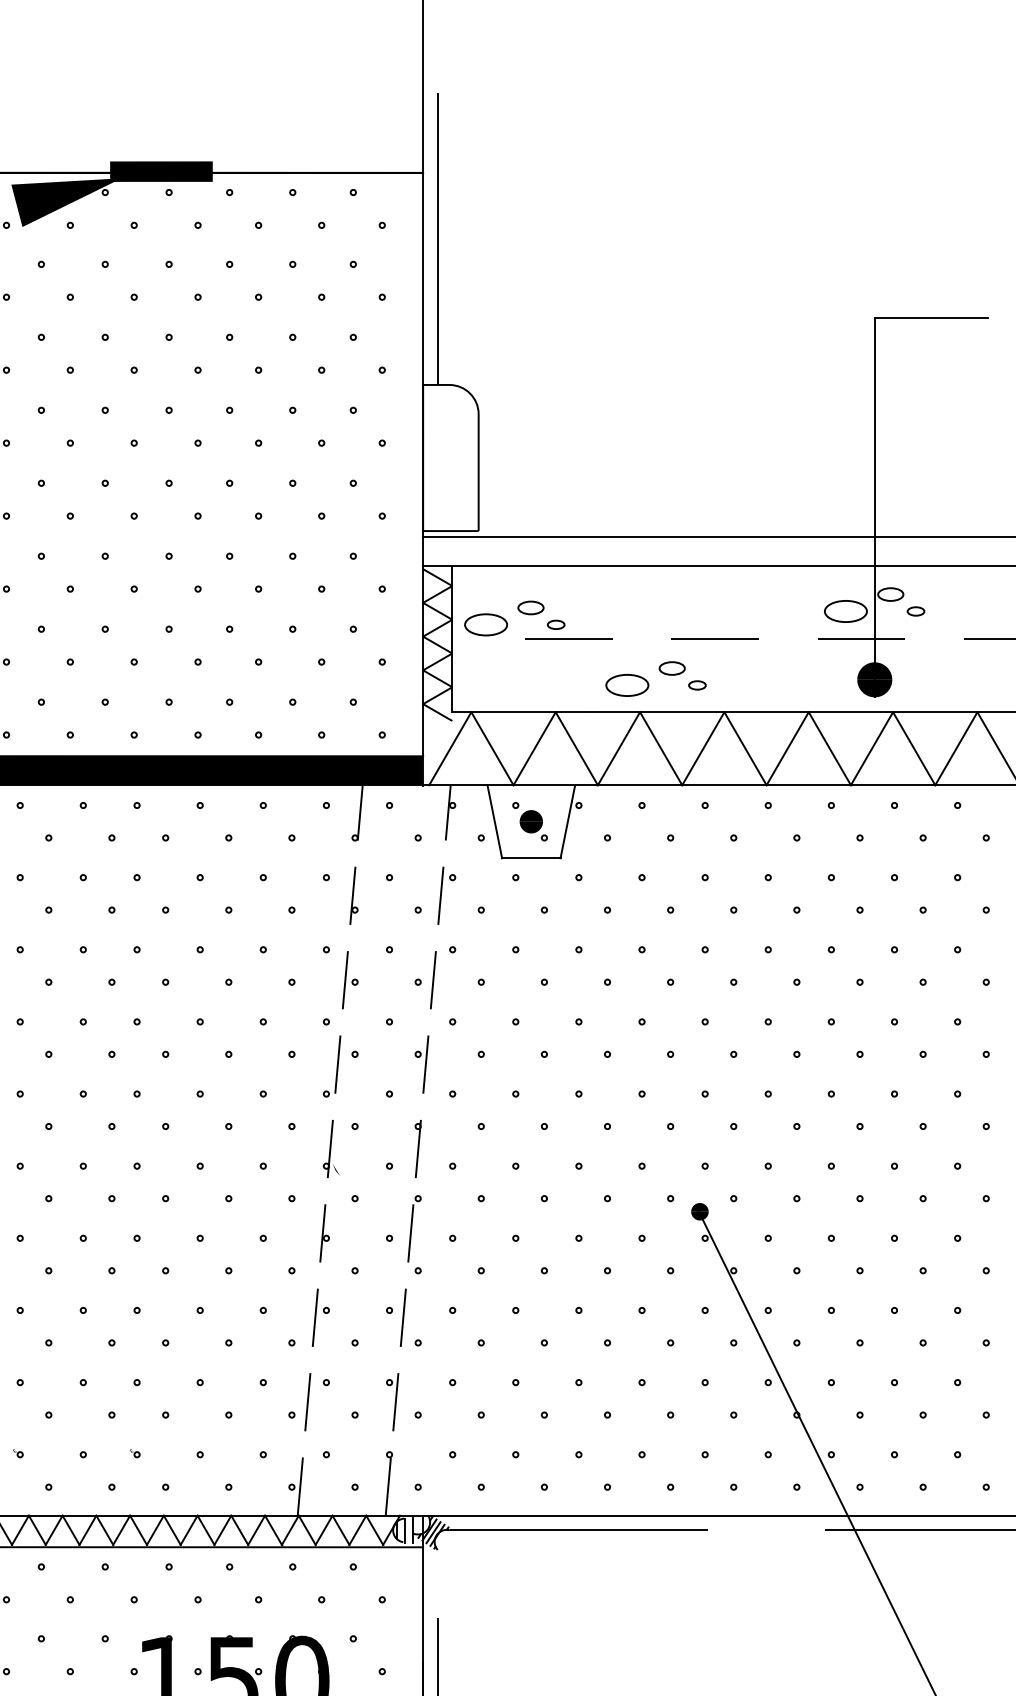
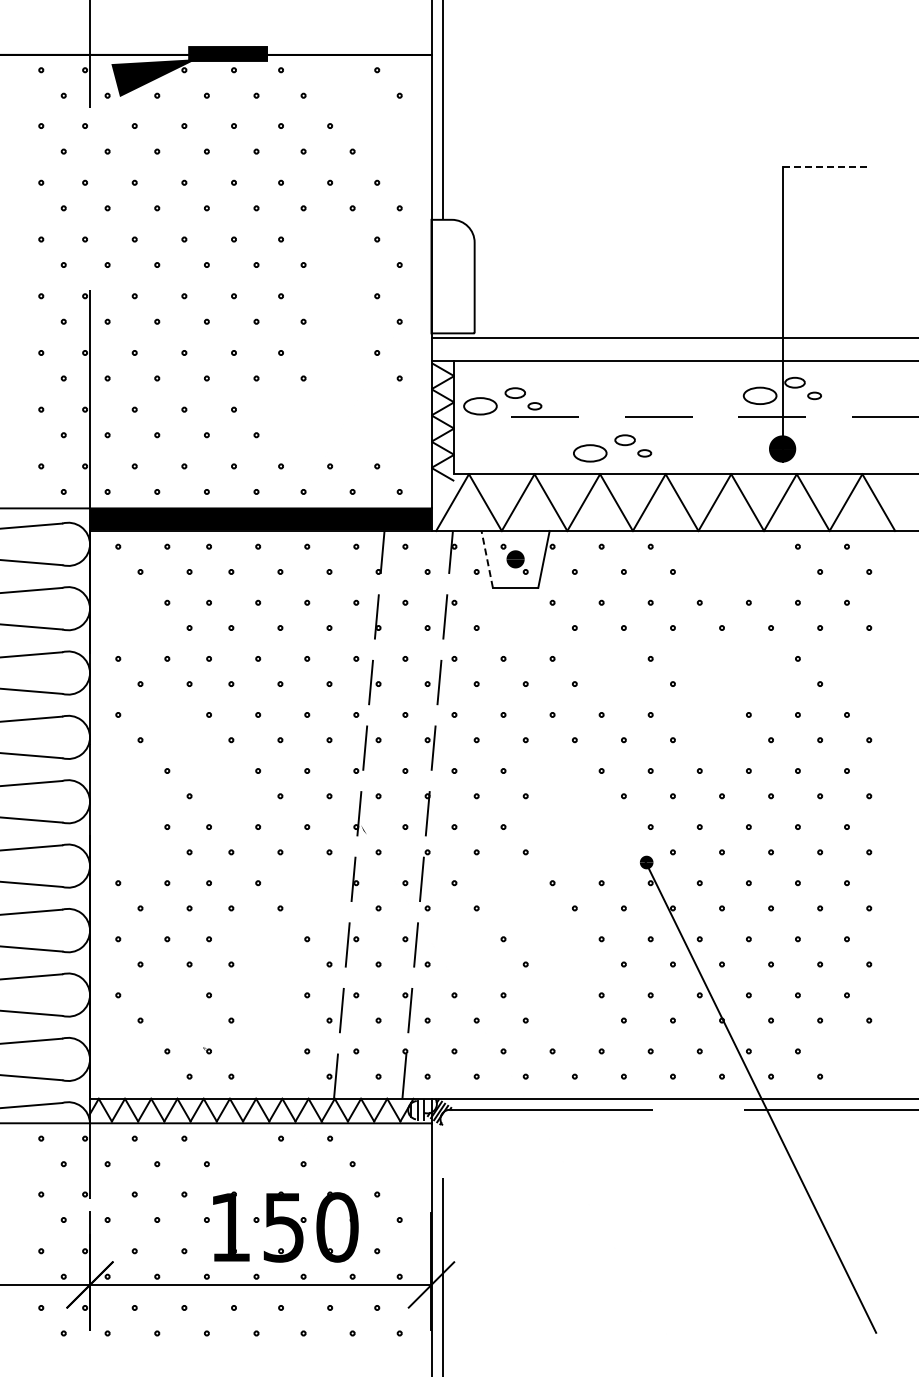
part: (295, 195) -> (332, 72), removed
part: (354, 267) -> (378, 128), removed
line: (931, 317) -> (826, 167), solid -> dashed
part: (295, 412) -> (332, 241), removed
part: (295, 486) -> (332, 298), removed
part: (294, 559) -> (331, 355), removed
part: (231, 632) -> (282, 412), removed
part: (294, 632) -> (331, 412), removed
part: (354, 632) -> (378, 412), removed
part: (770, 809) -> (701, 549), removed
part: (833, 809) -> (750, 549), removed
line: (495, 821) -> (487, 559), solid -> dashed
part: (23, 879) -> (120, 604), removed
part: (518, 879) -> (505, 604), removed
part: (644, 953) -> (603, 661), removed
part: (770, 953) -> (701, 661), removed
part: (833, 953) -> (750, 661), removed
part: (984, 978) -> (867, 681), removed
part: (84, 1025) -> (168, 717), removed
part: (770, 1025) -> (701, 717), removed
part: (21, 1097) -> (119, 773), removed
part: (138, 1097) -> (210, 773), removed
part: (581, 1097) -> (554, 773), removed
part: (23, 1169) -> (120, 829), removed
part: (581, 1169) -> (554, 829), removed
part: (644, 1169) -> (603, 829), removed
part: (266, 1241) -> (309, 885), removed
part: (518, 1241) -> (505, 885), removed
part: (203, 1313) -> (260, 941), removed
part: (455, 1313) -> (456, 941), removed
part: (581, 1313) -> (554, 941), removed
part: (86, 1385) -> (169, 997), removed
part: (203, 1385) -> (260, 997), removed
part: (581, 1385) -> (554, 997), removed
part: (203, 1457) -> (260, 1053), removed
part: (960, 1457) -> (849, 1053), removed
part: (21, 1458) -> (119, 1054), removed
part: (171, 1570) -> (235, 1141), removed
part: (354, 1570) -> (378, 1141), removed

